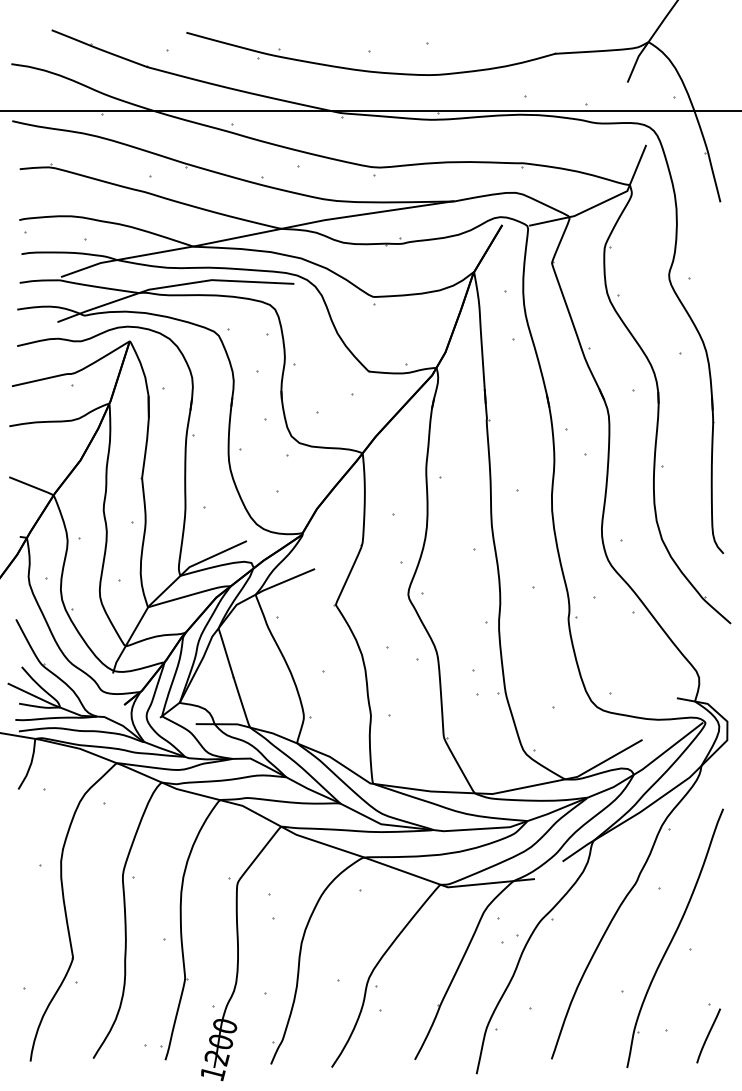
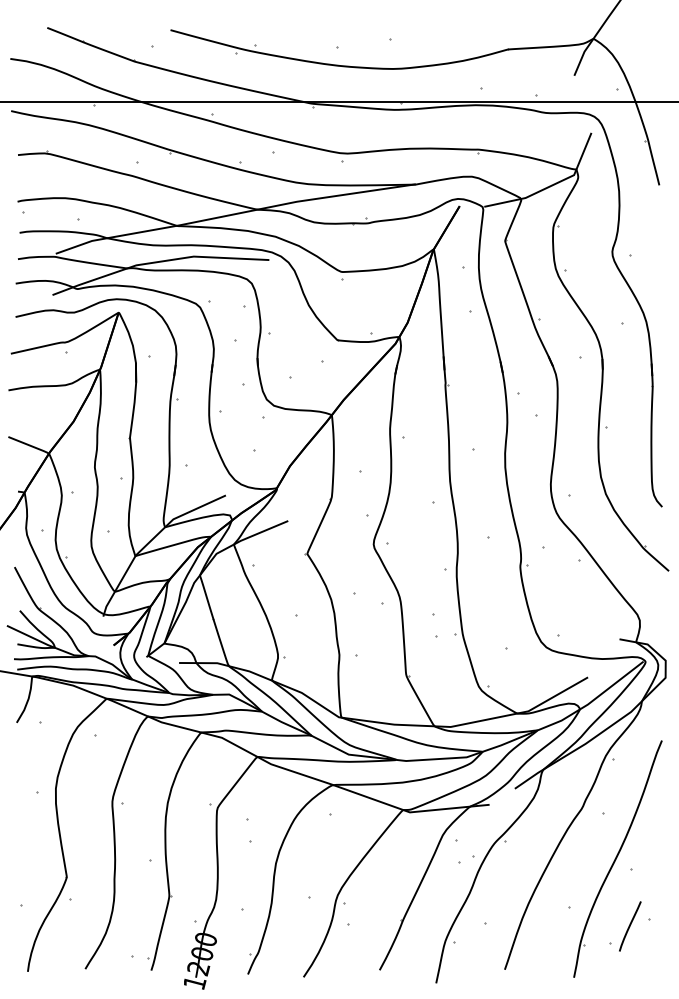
curve: (708, 1035) -> (630, 926), moved

